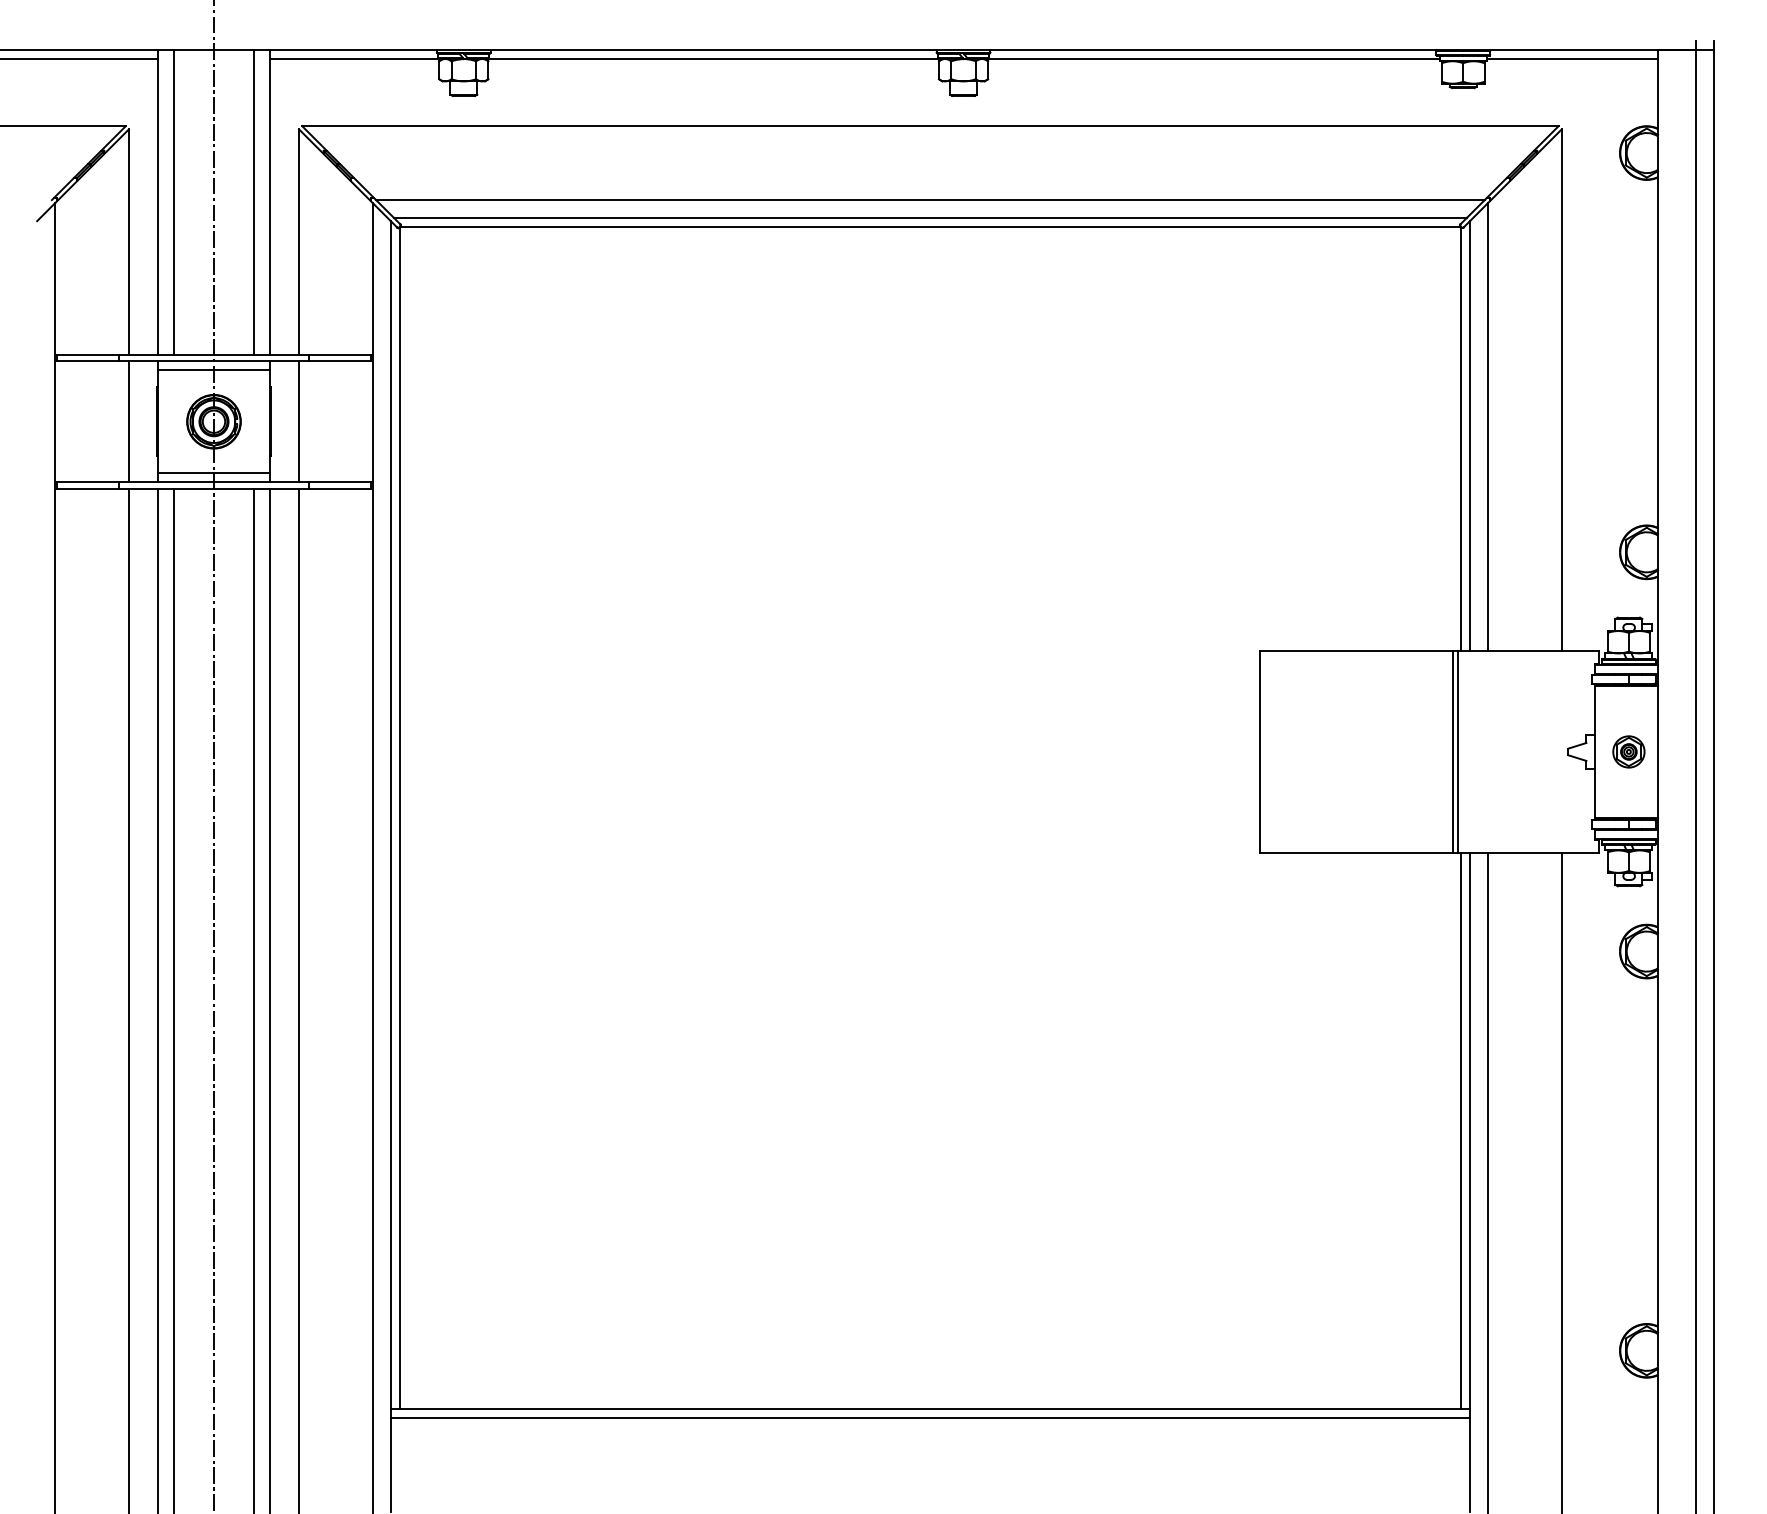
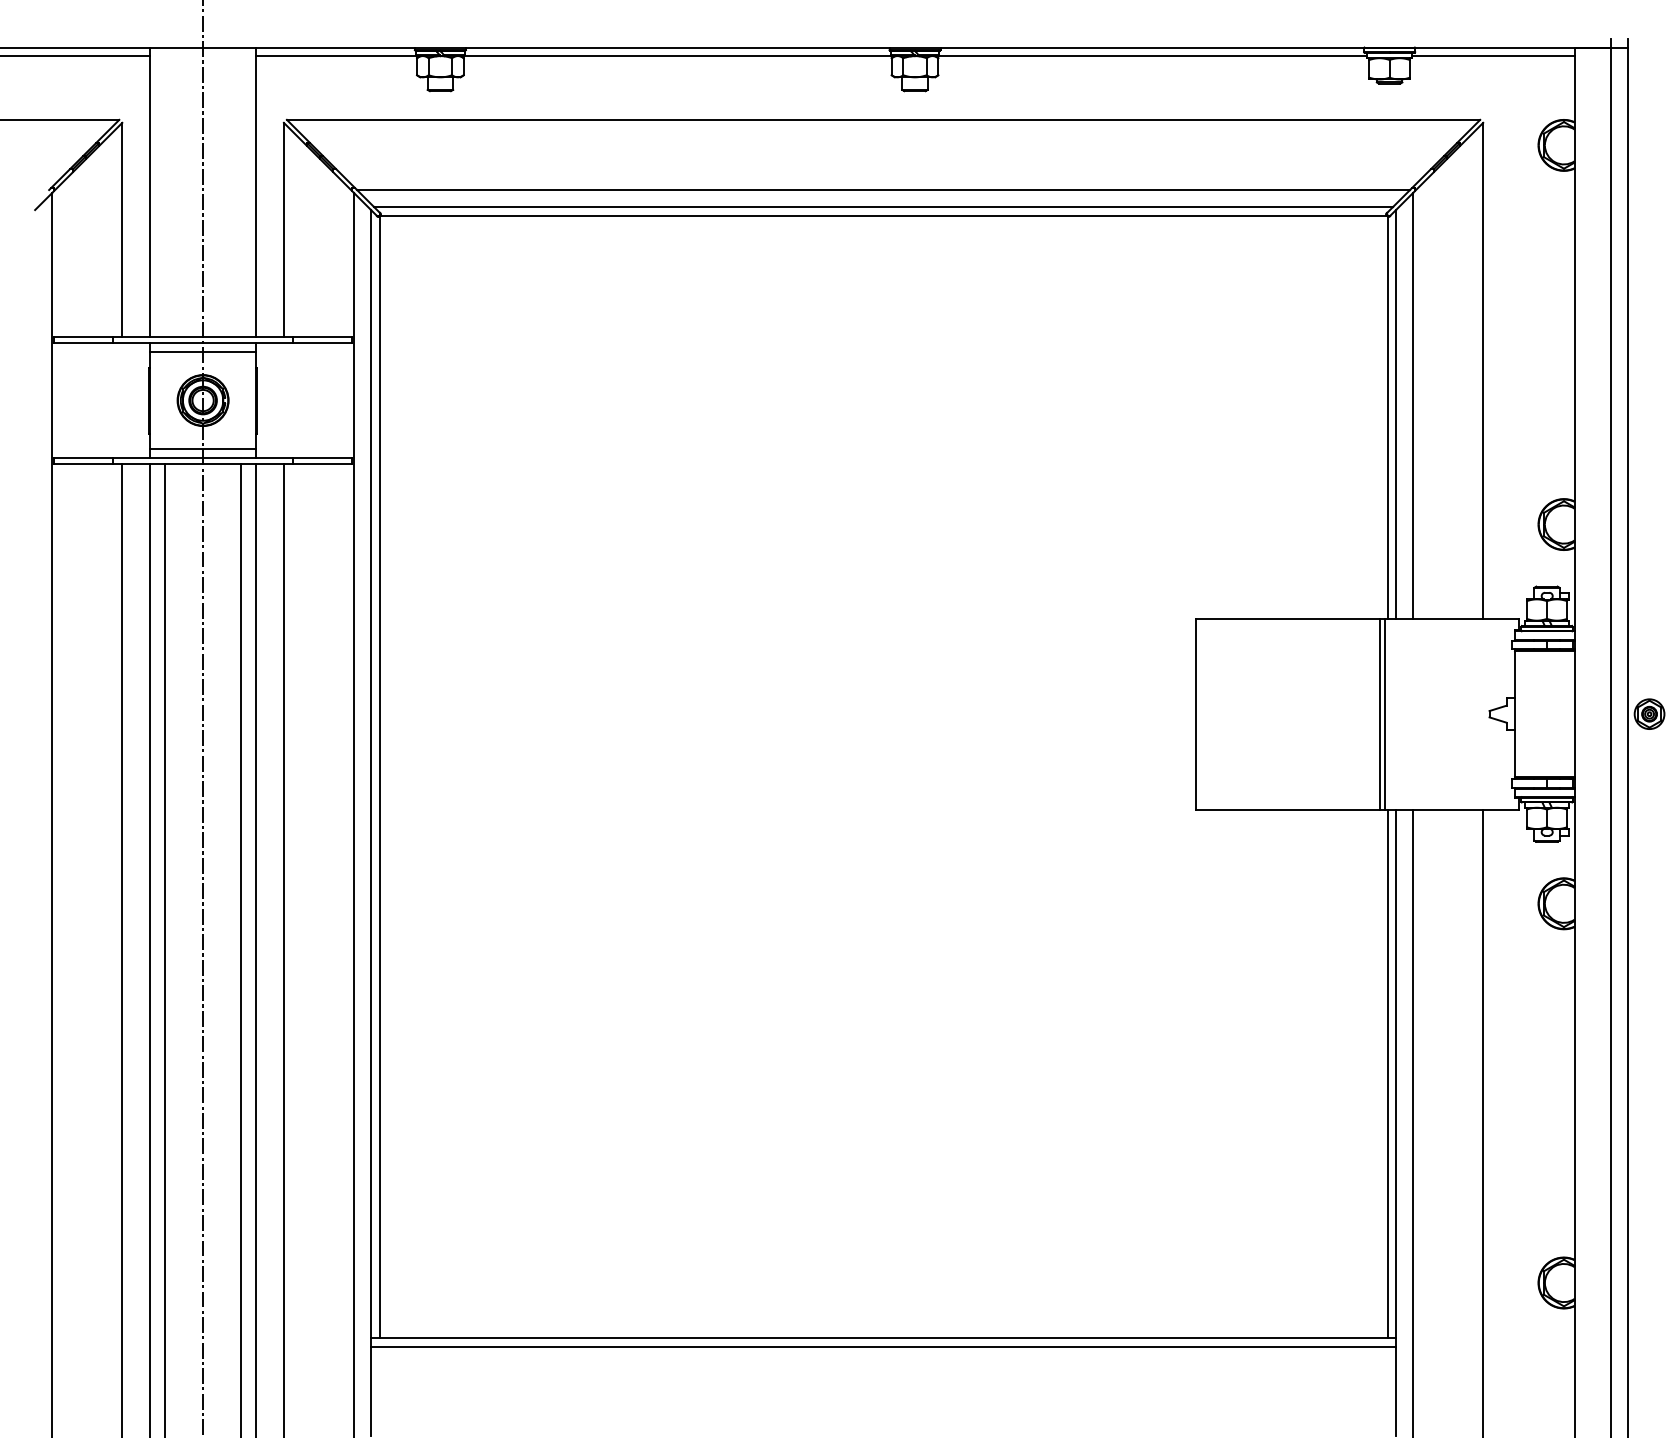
line: (173, 202) -> (164, 192), removed
line: (254, 202) -> (241, 192), removed
line: (128, 421) -> (121, 400), removed
line: (299, 421) -> (284, 400), removed
part: (1628, 751) -> (1649, 713), moved

